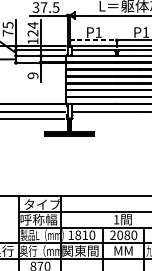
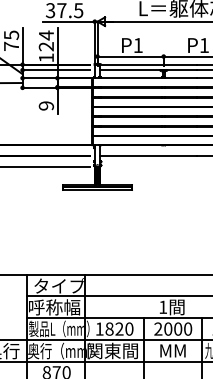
line: (93, 40) -> (131, 56), dashed -> solid
text: (85, 234) -> (119, 328), 1810 -> 1820
text: (127, 235) -> (178, 329), 2080 -> 2000

